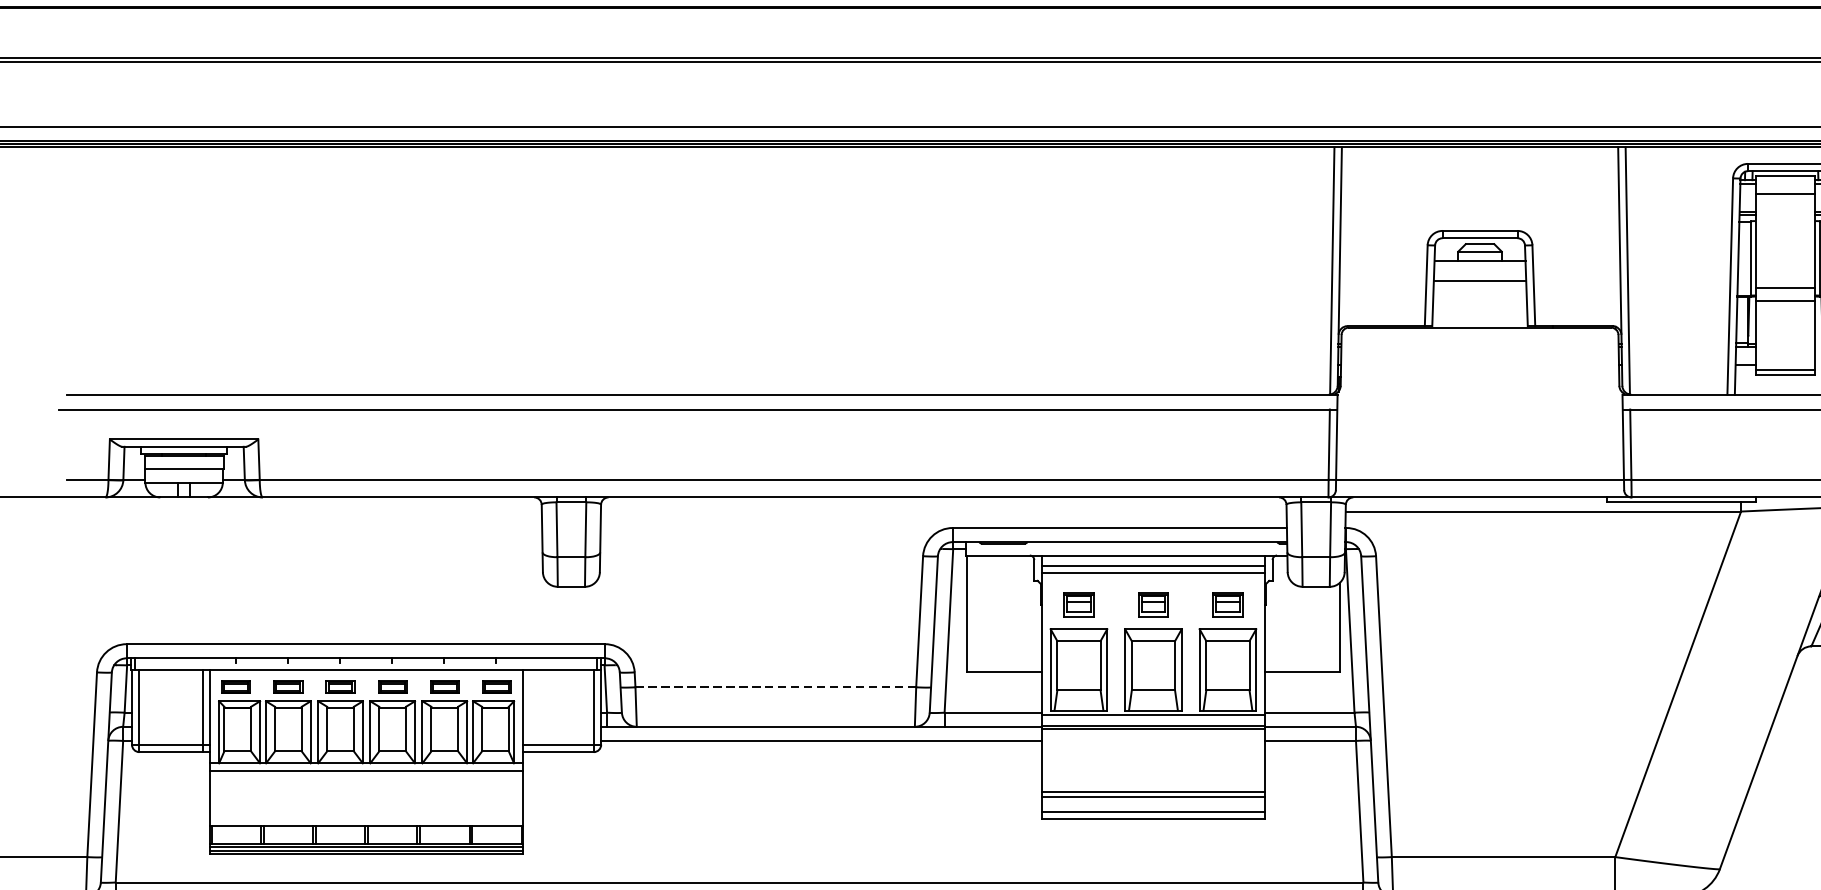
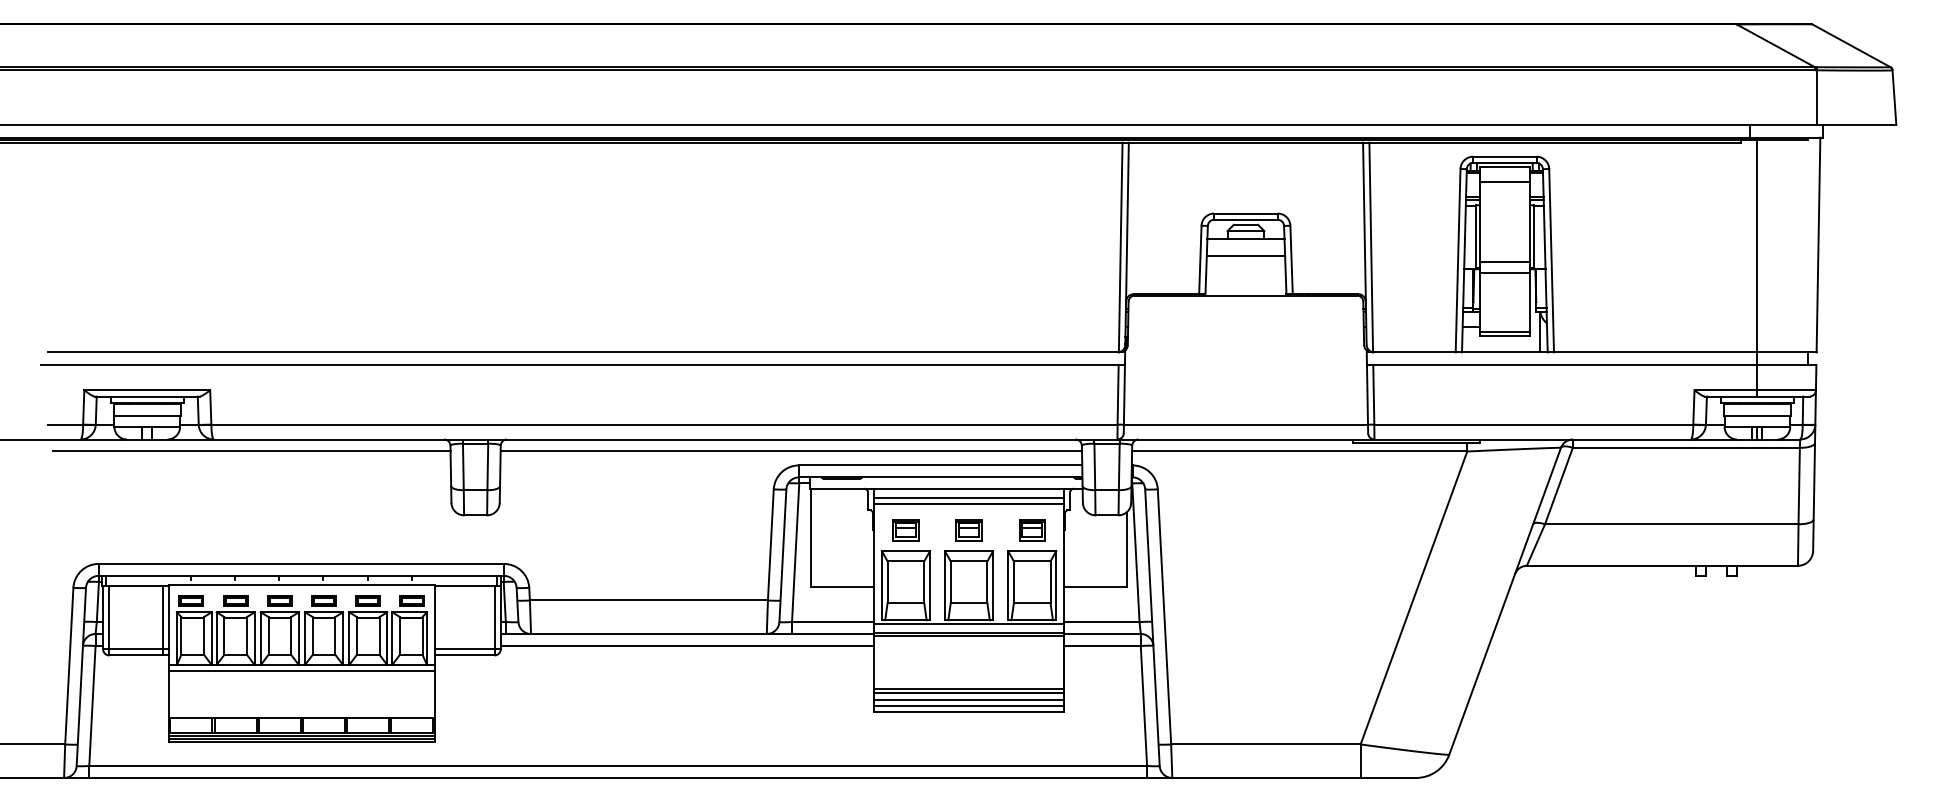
line: (307, 511) -> (251, 451), added
line: (943, 511) -> (791, 451), added
line: (776, 687) -> (649, 600), dashed -> solid
line: (1152, 804) -> (968, 699), added

